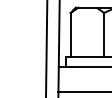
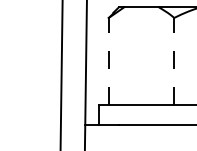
line: (70, 34) -> (108, 60), solid -> dashed
line: (104, 34) -> (175, 60), solid -> dashed

